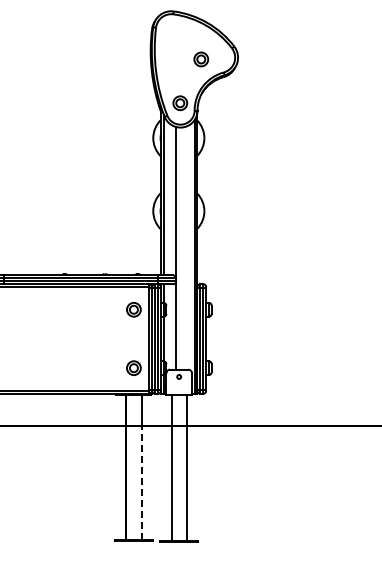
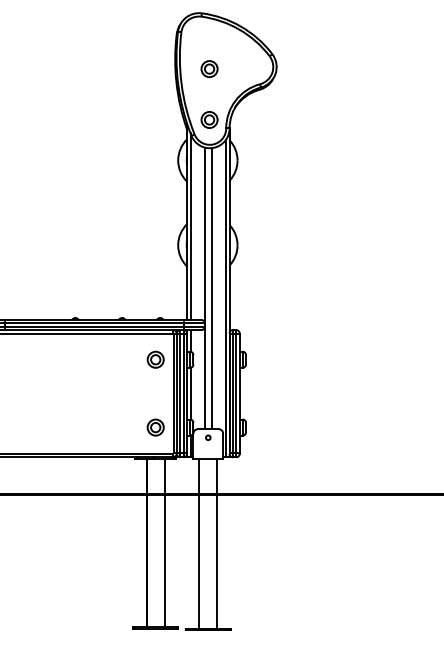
part: (201, 59) -> (209, 69), moved
line: (182, 248) -> (212, 288), added
line: (141, 482) -> (164, 560), dashed -> solid

